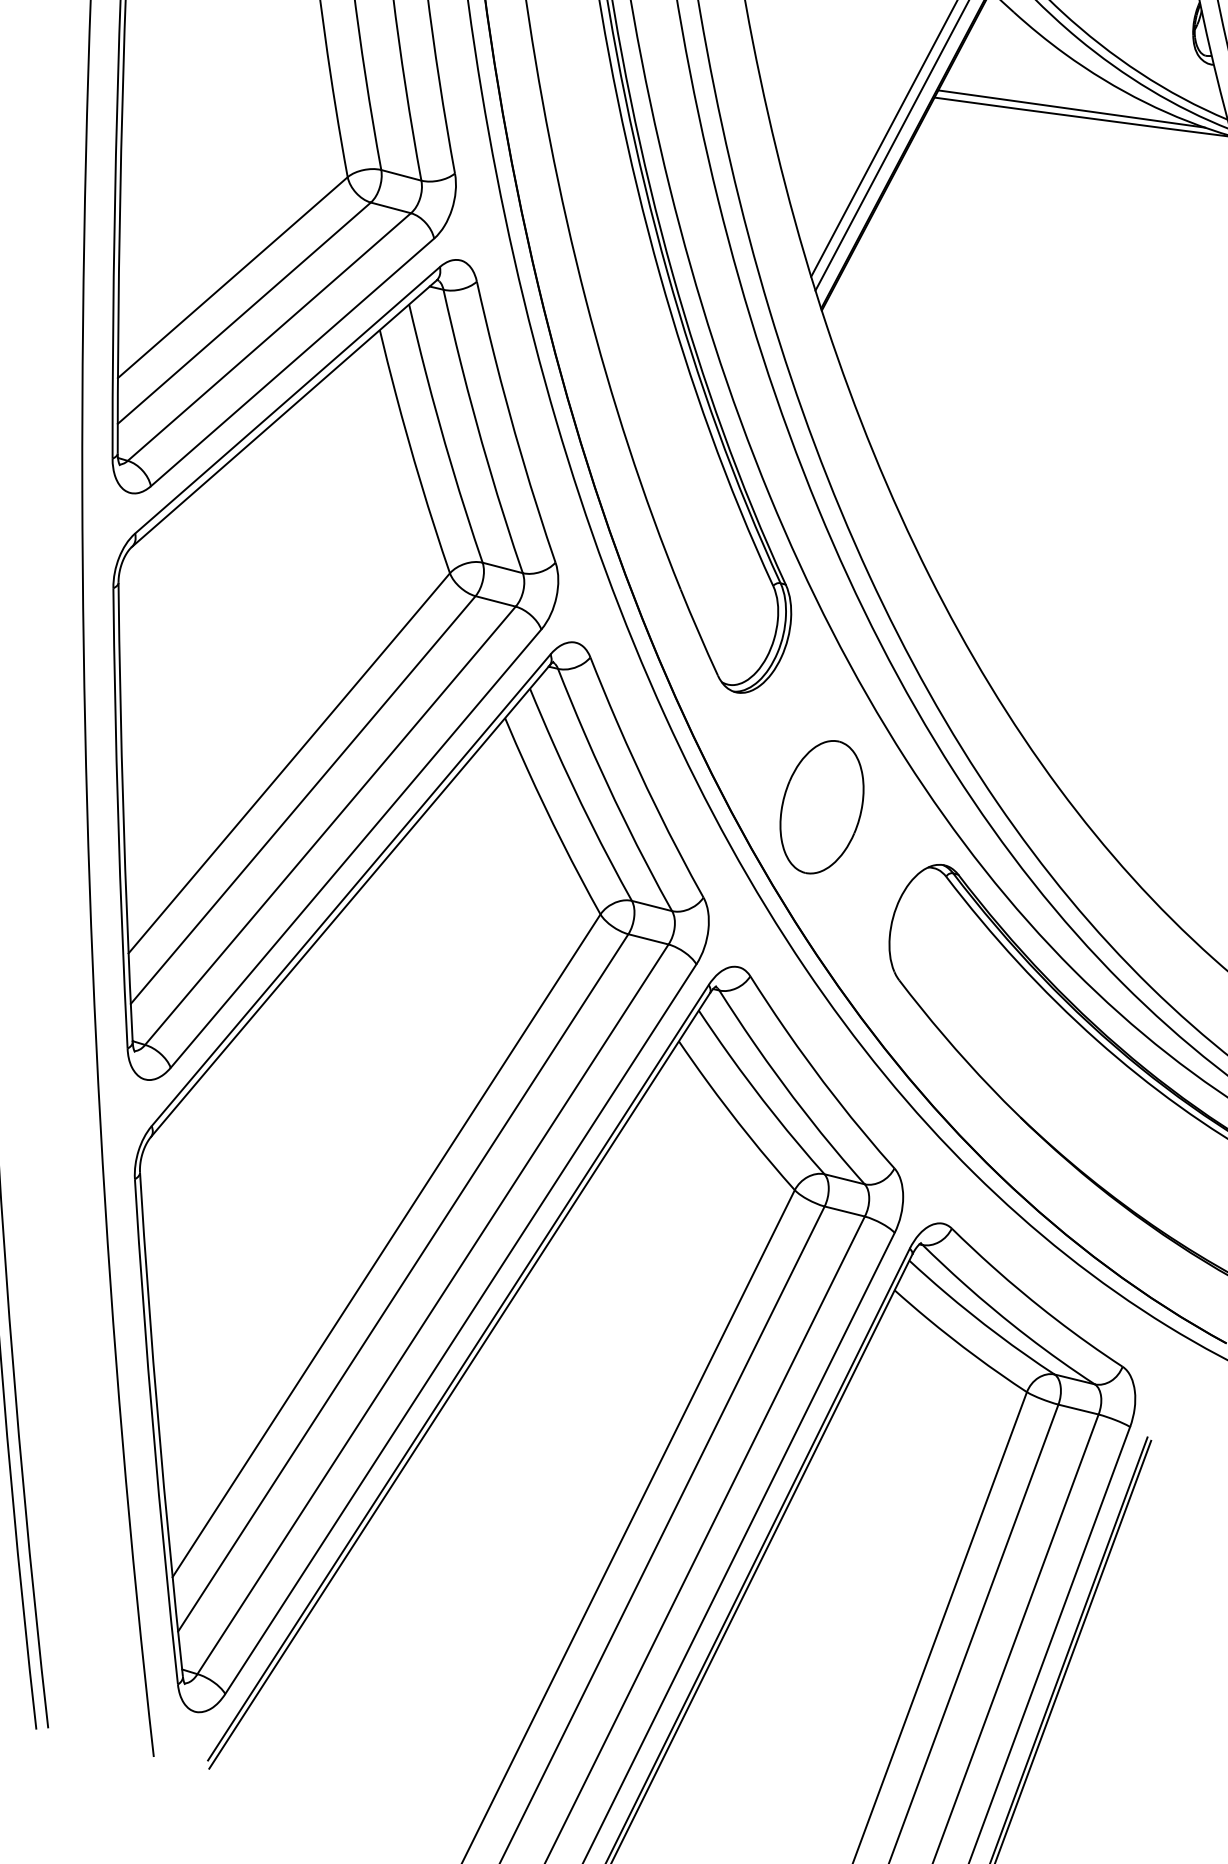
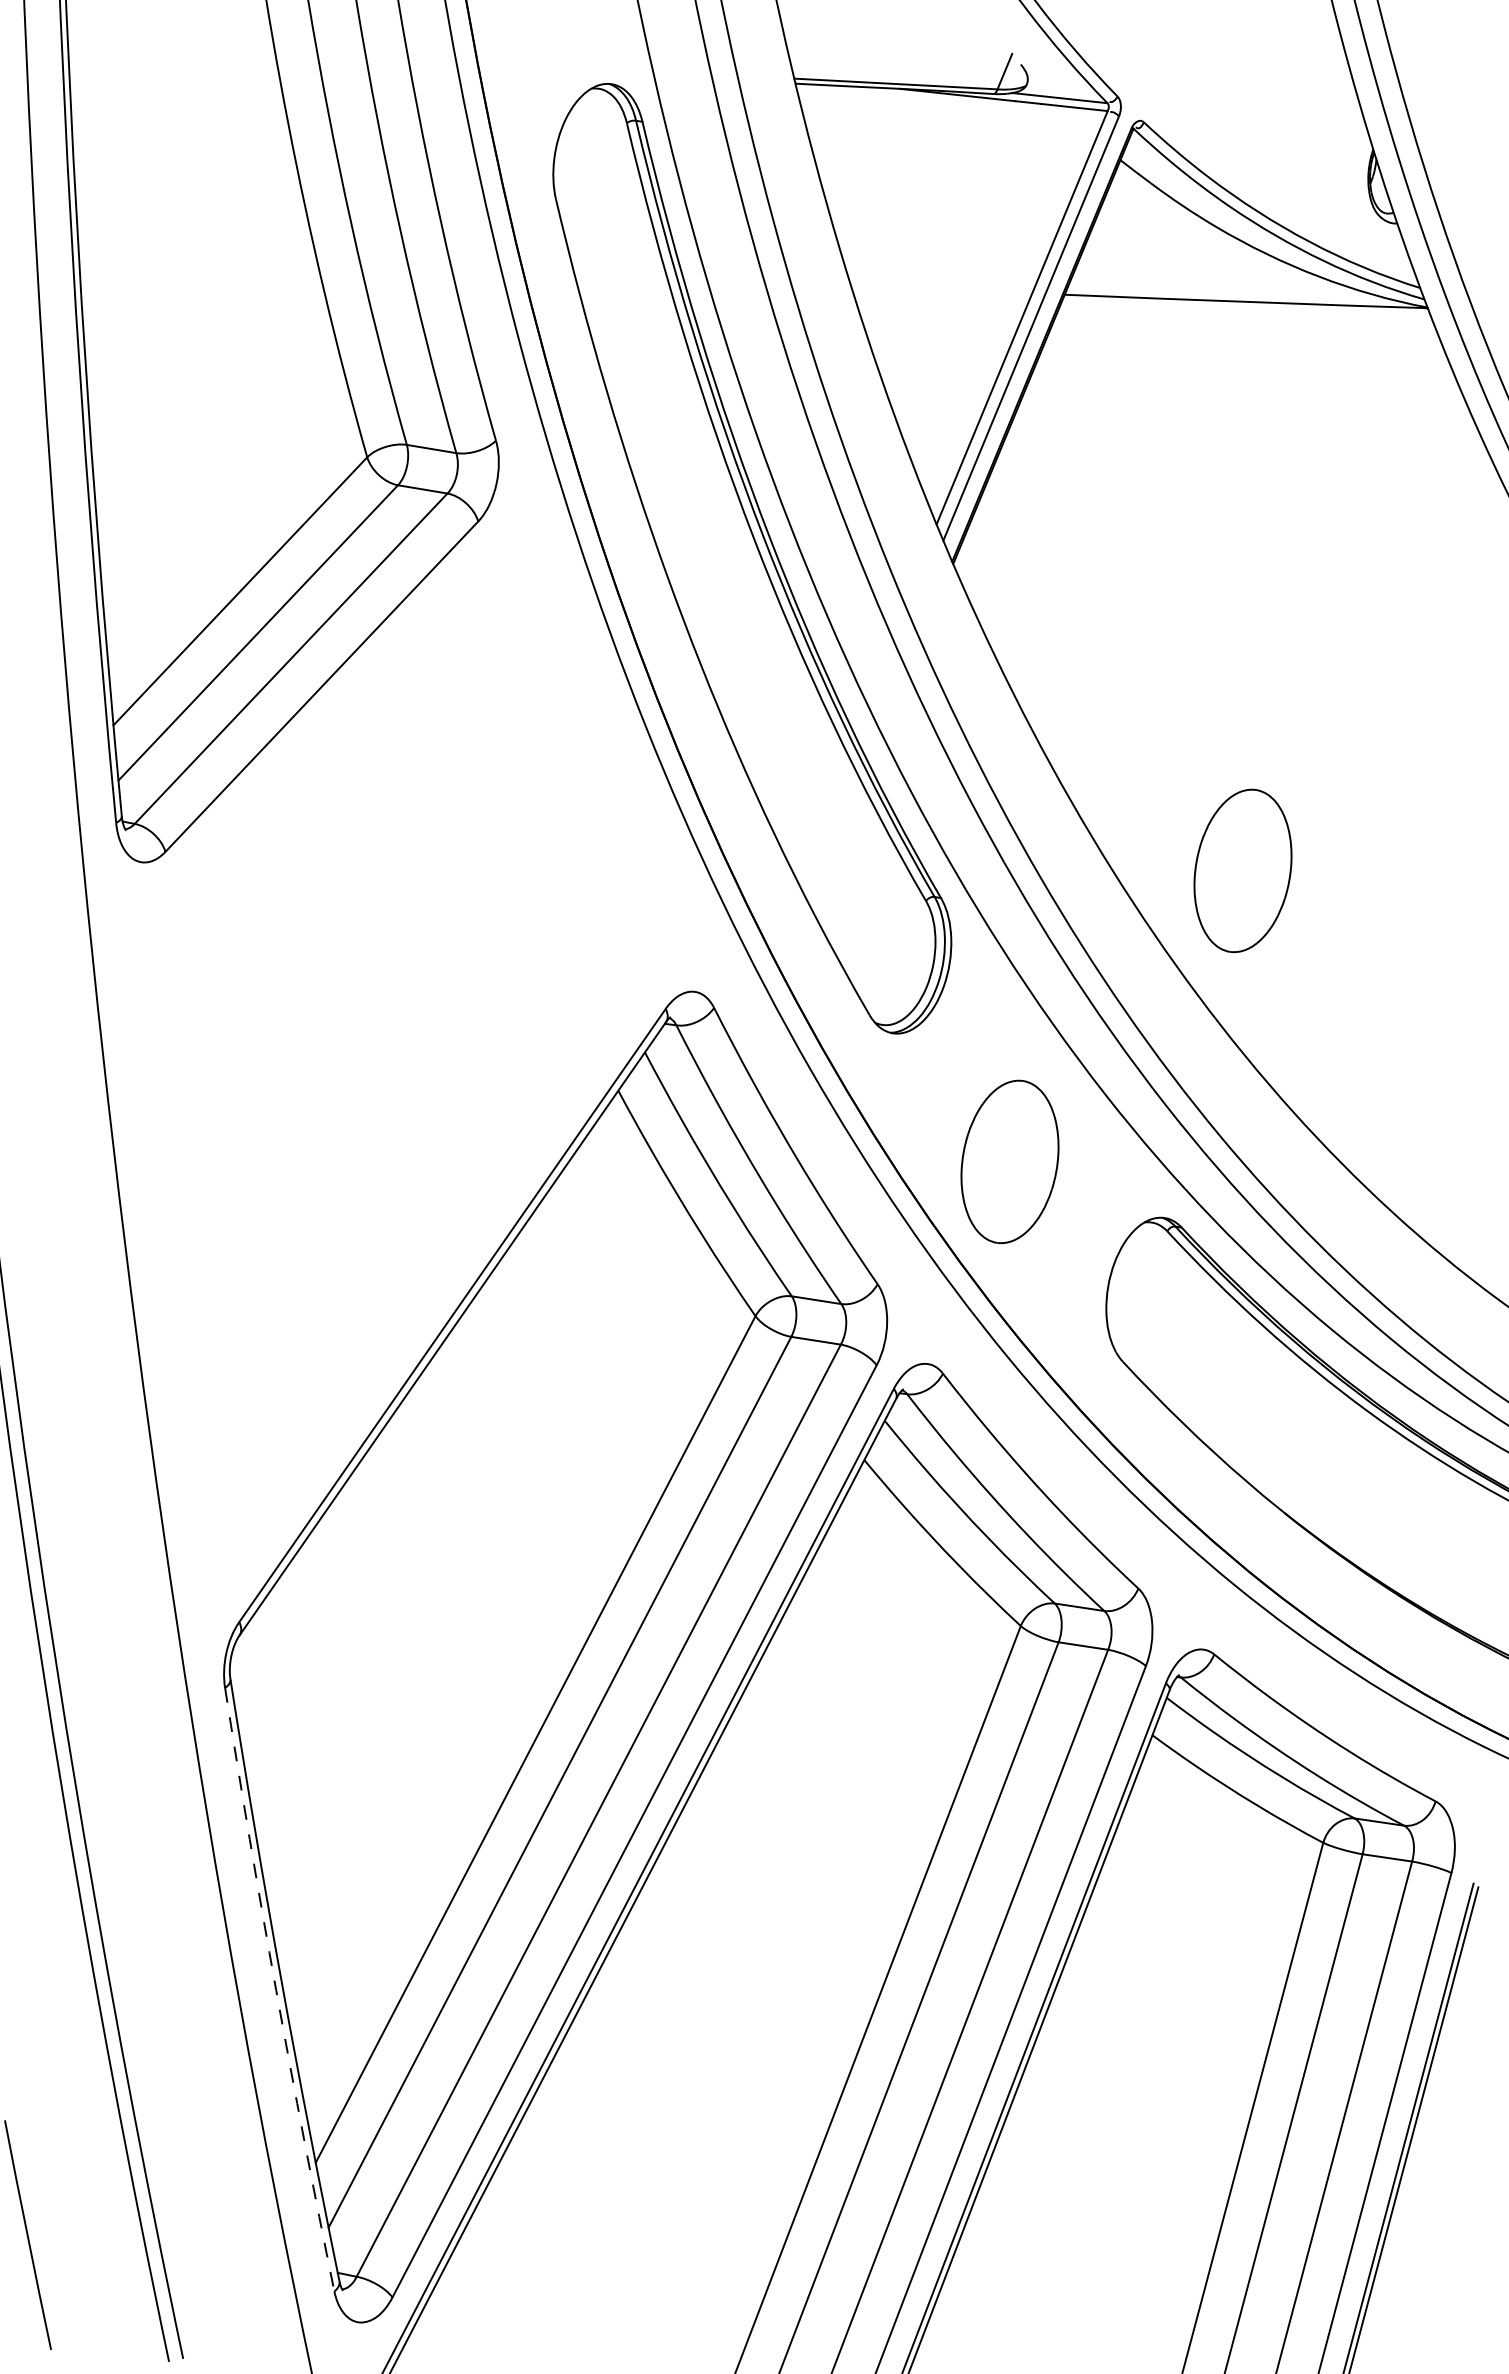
line: (1071, 108) -> (1230, 292), removed
part: (1036, 585) -> (1242, 870), added
part: (326, 672) -> (398, 1055), removed
arc: (153, 1432) -> (276, 1990), solid -> dashed

